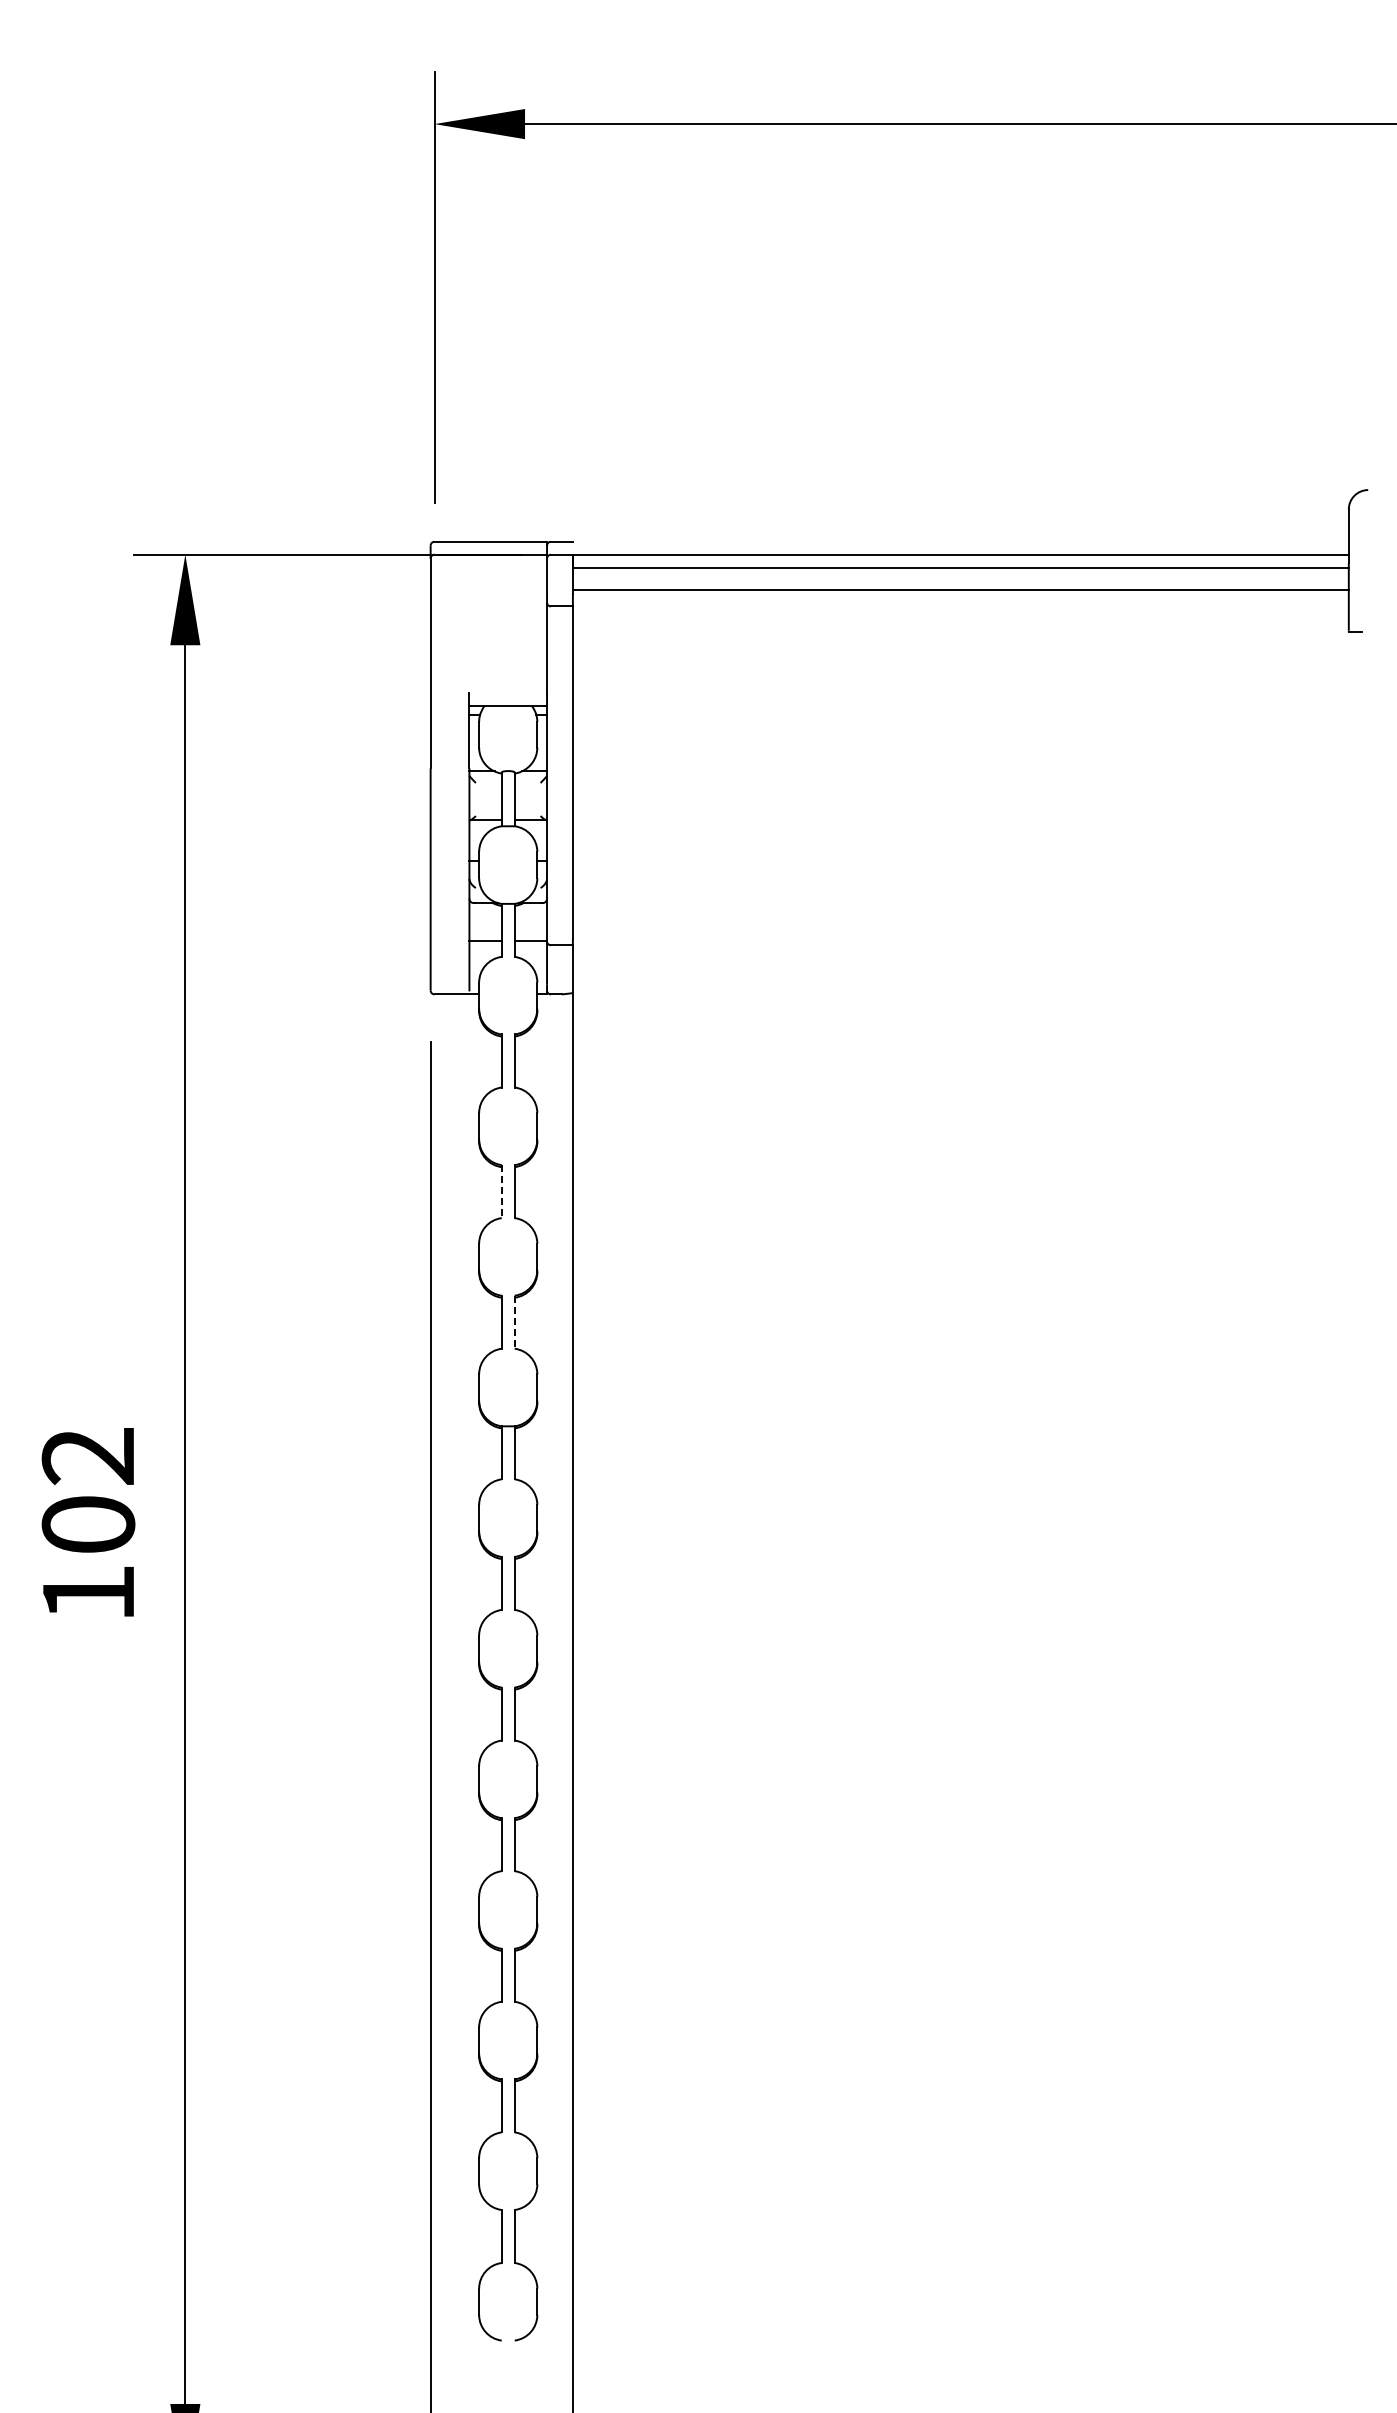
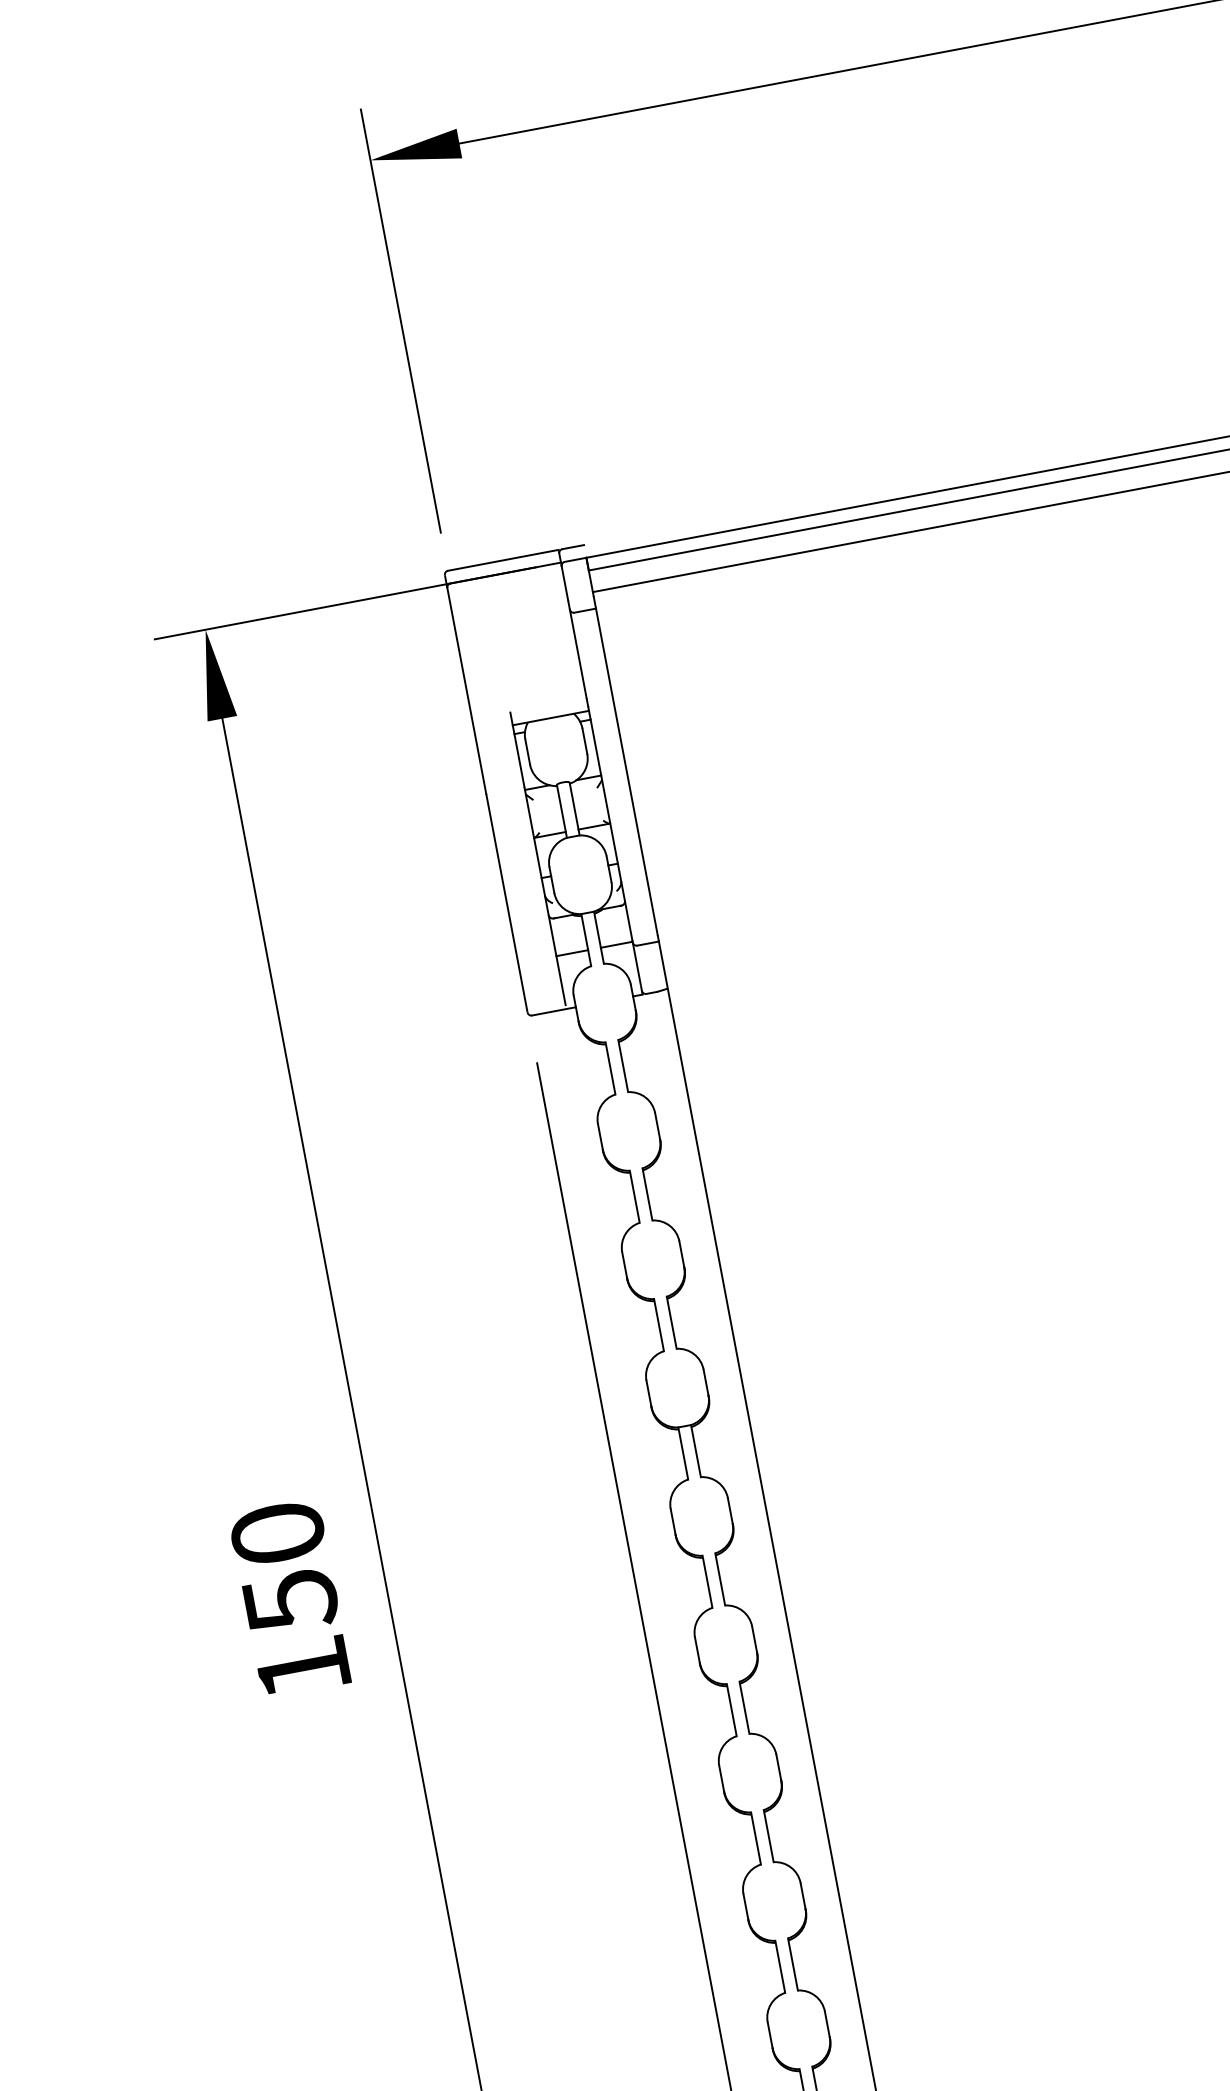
line: (501, 1191) -> (634, 1196), dashed -> solid
line: (514, 1322) -> (671, 1323), dashed -> solid
text: (88, 1491) -> (284, 1568), 102 -> 150

